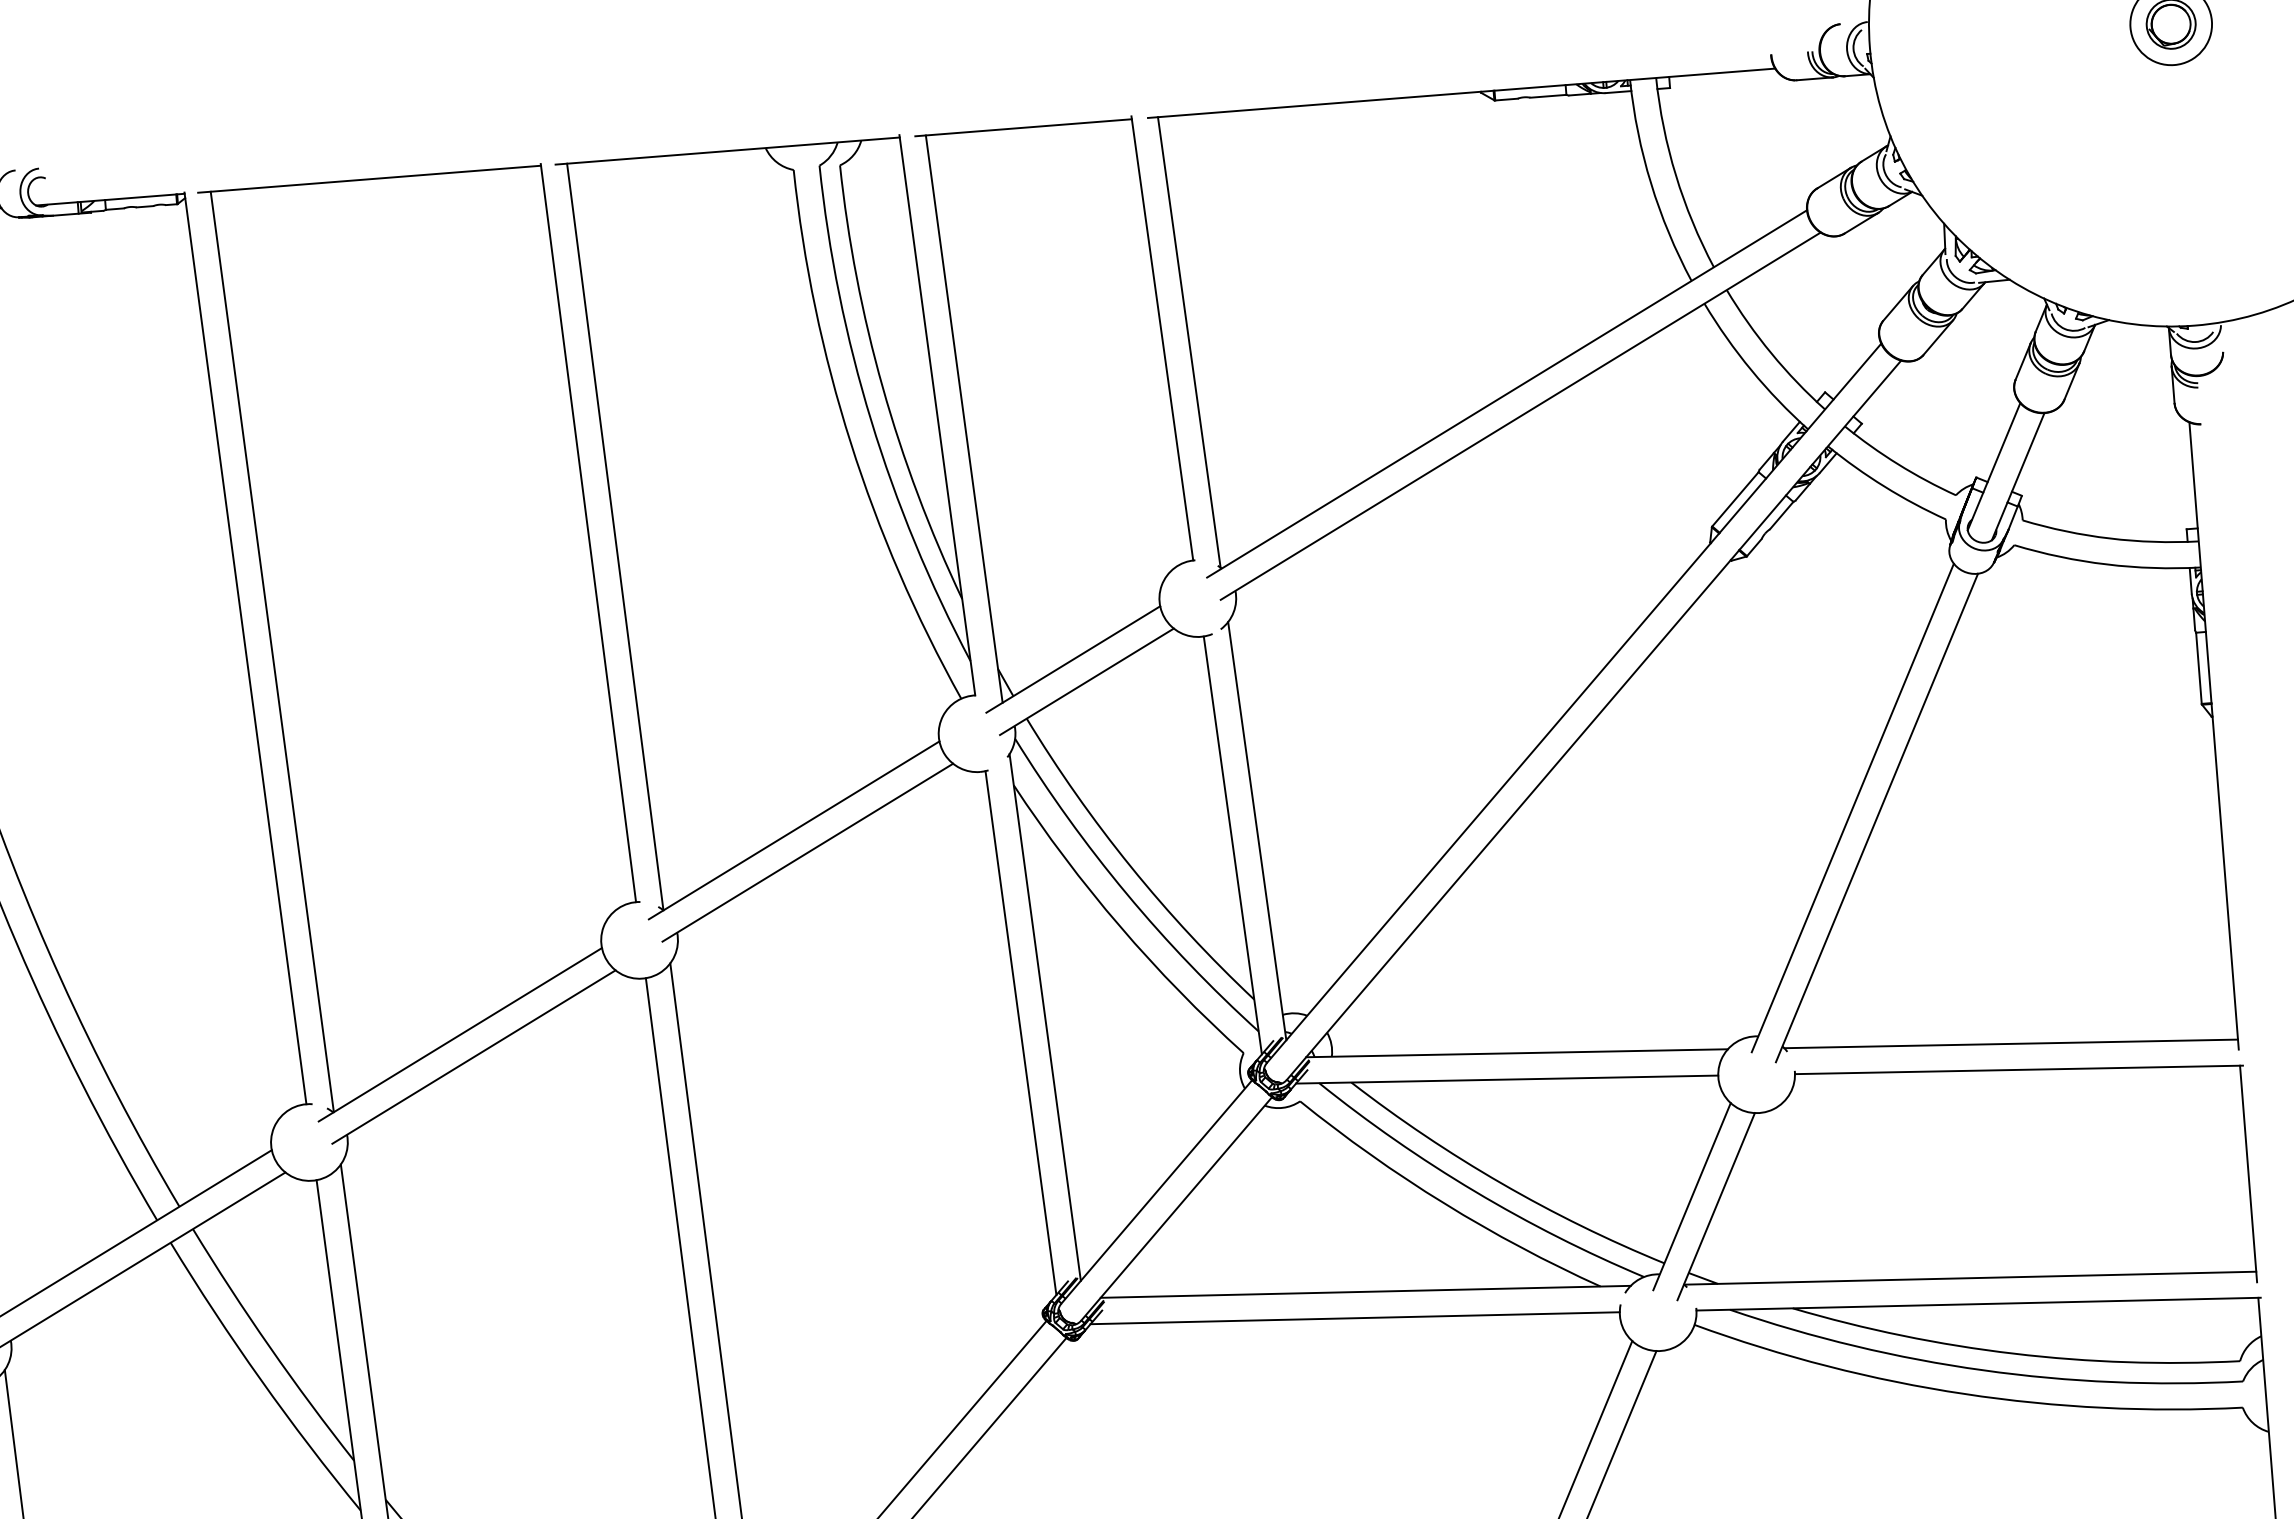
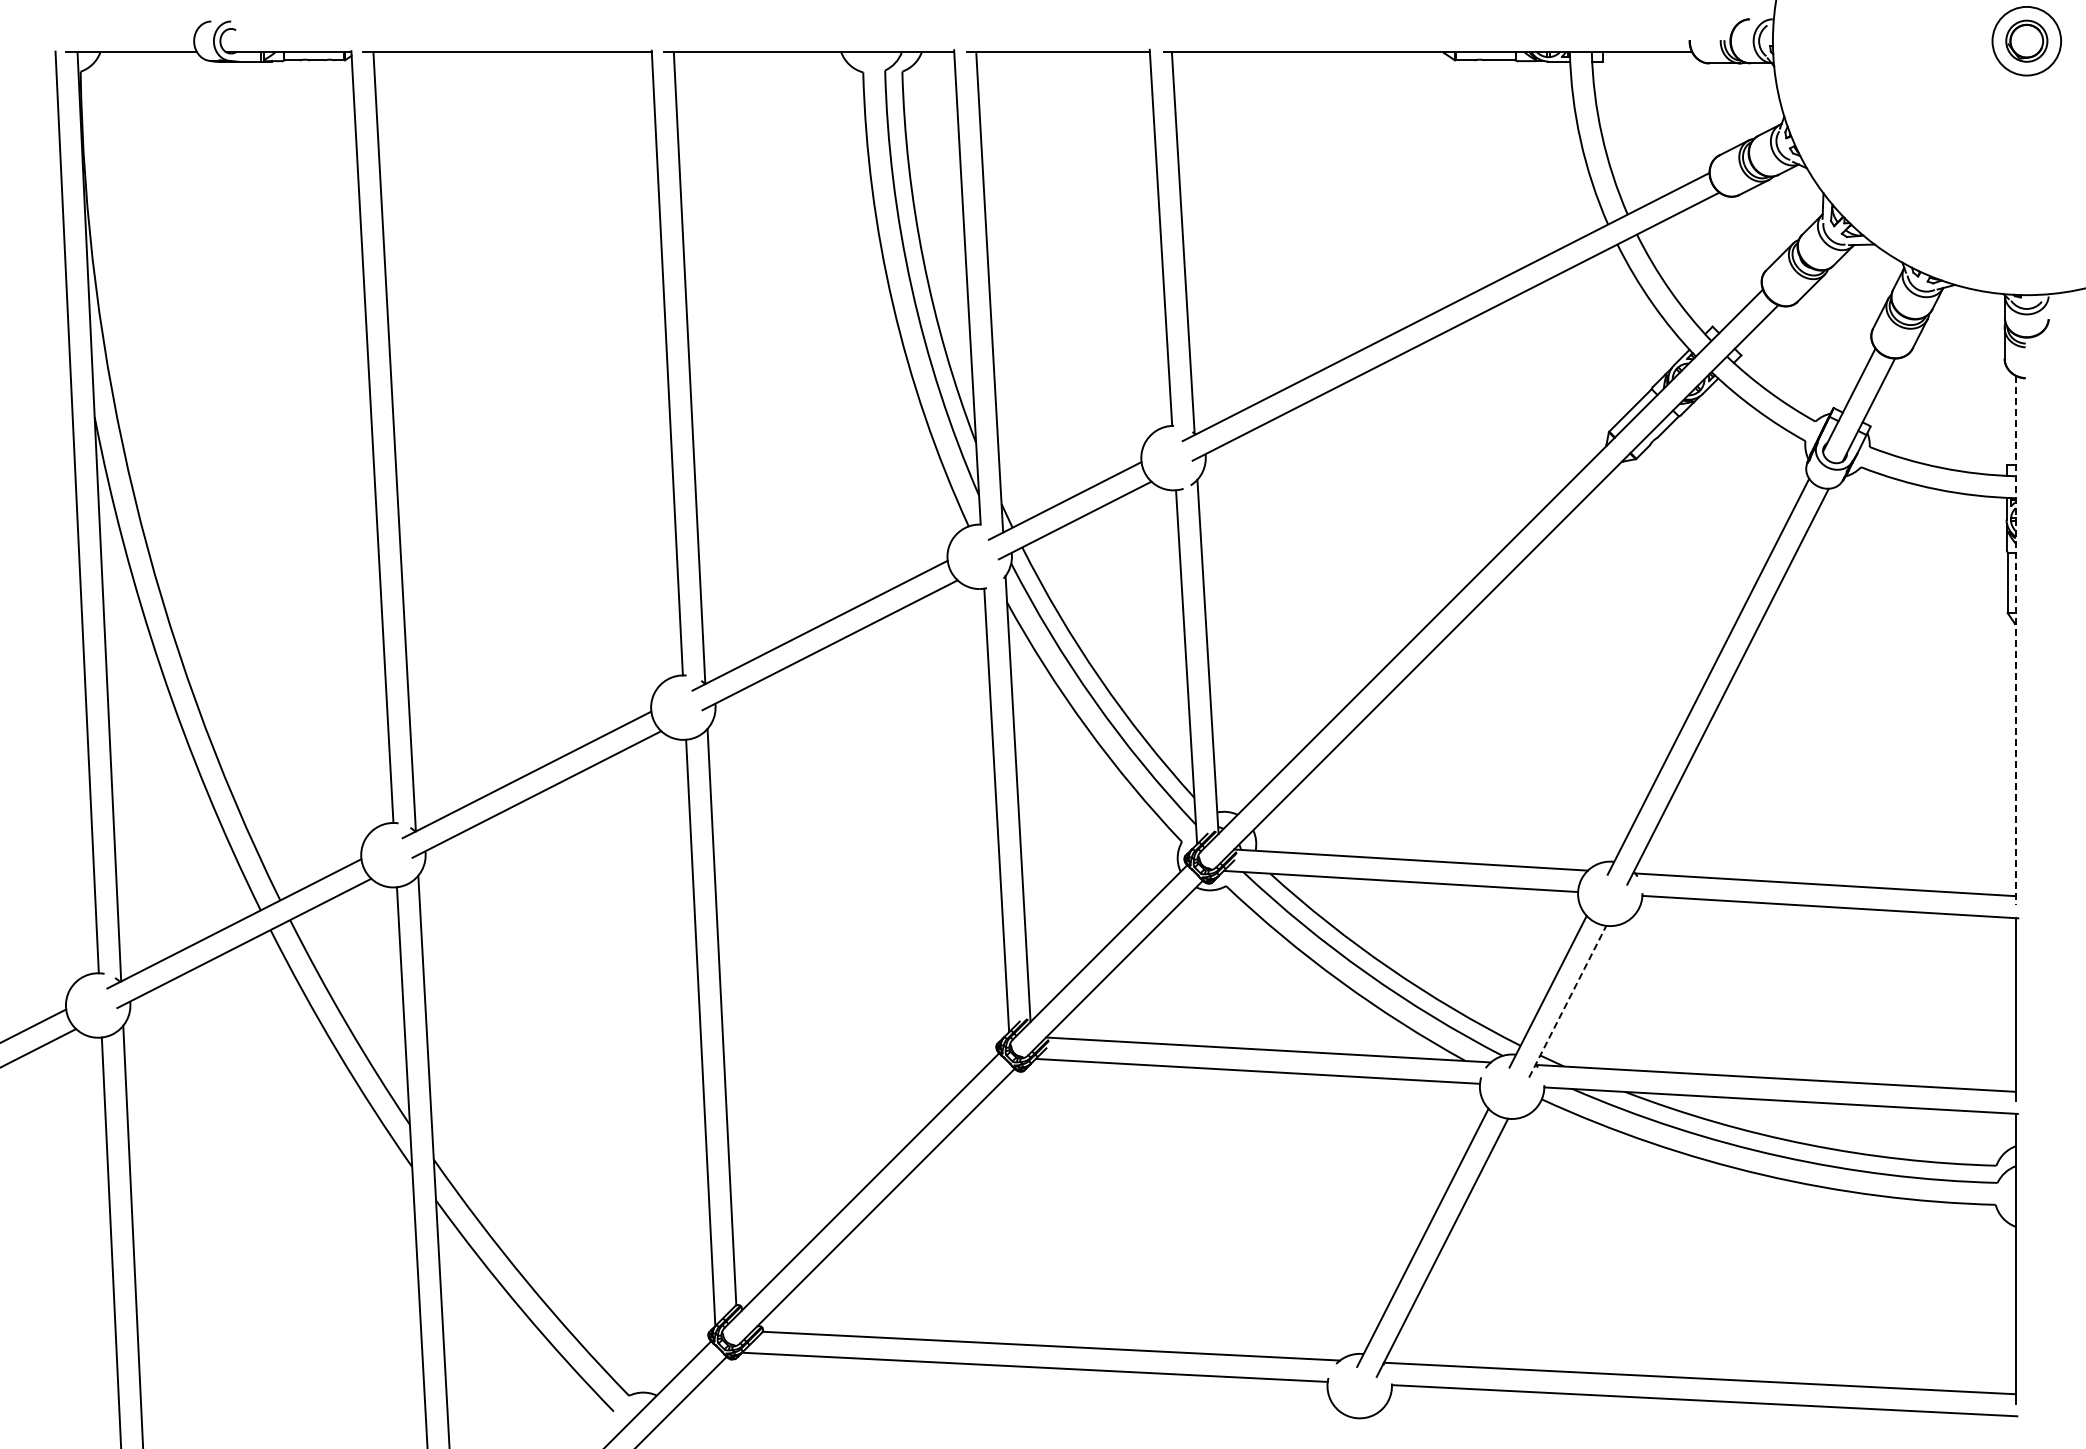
line: (2213, 736) -> (2015, 640), solid -> dashed
line: (1715, 1206) -> (1567, 1001), solid -> dashed

